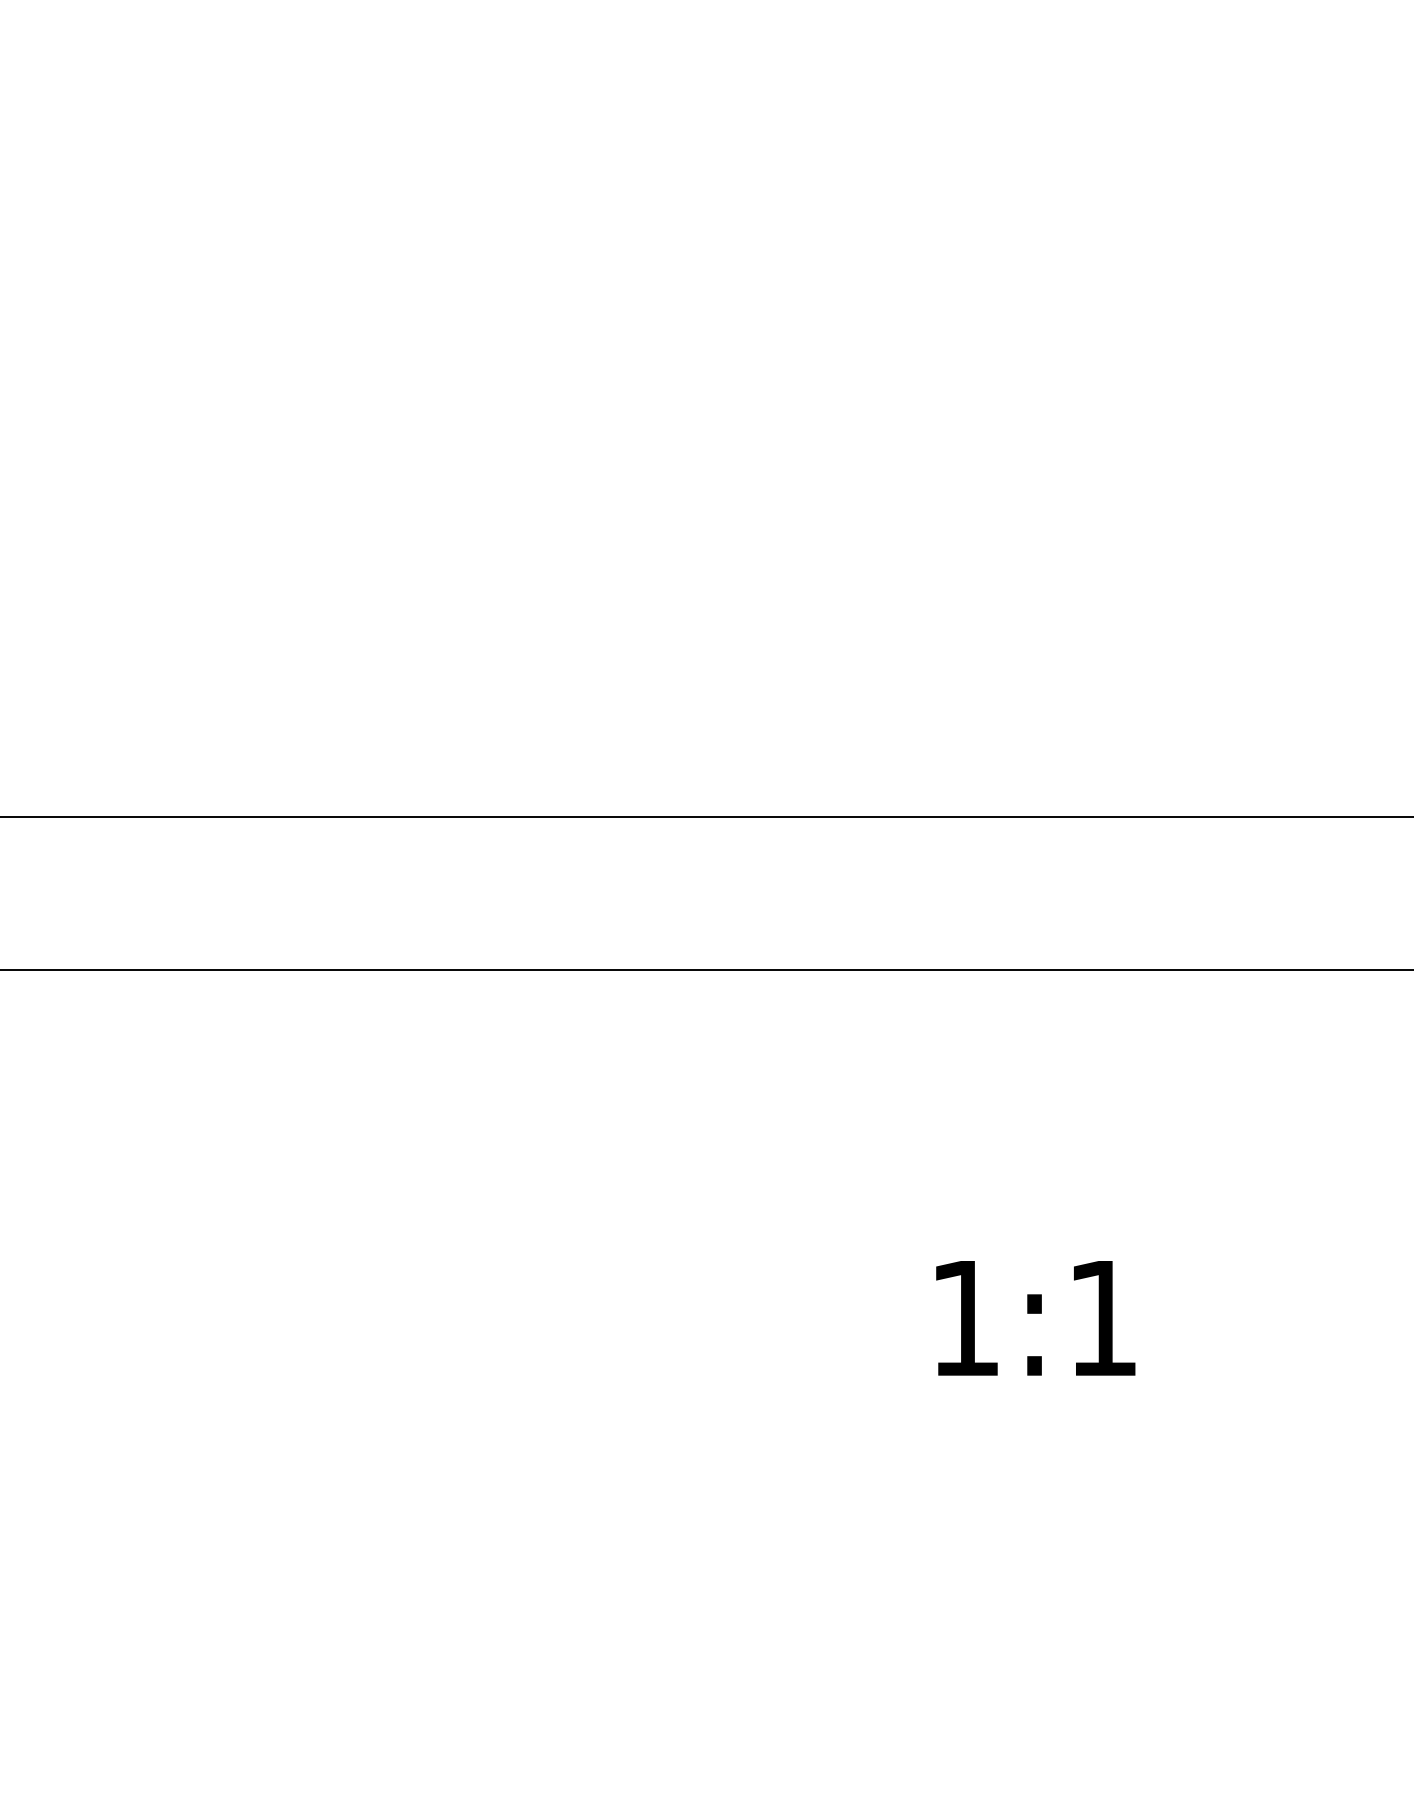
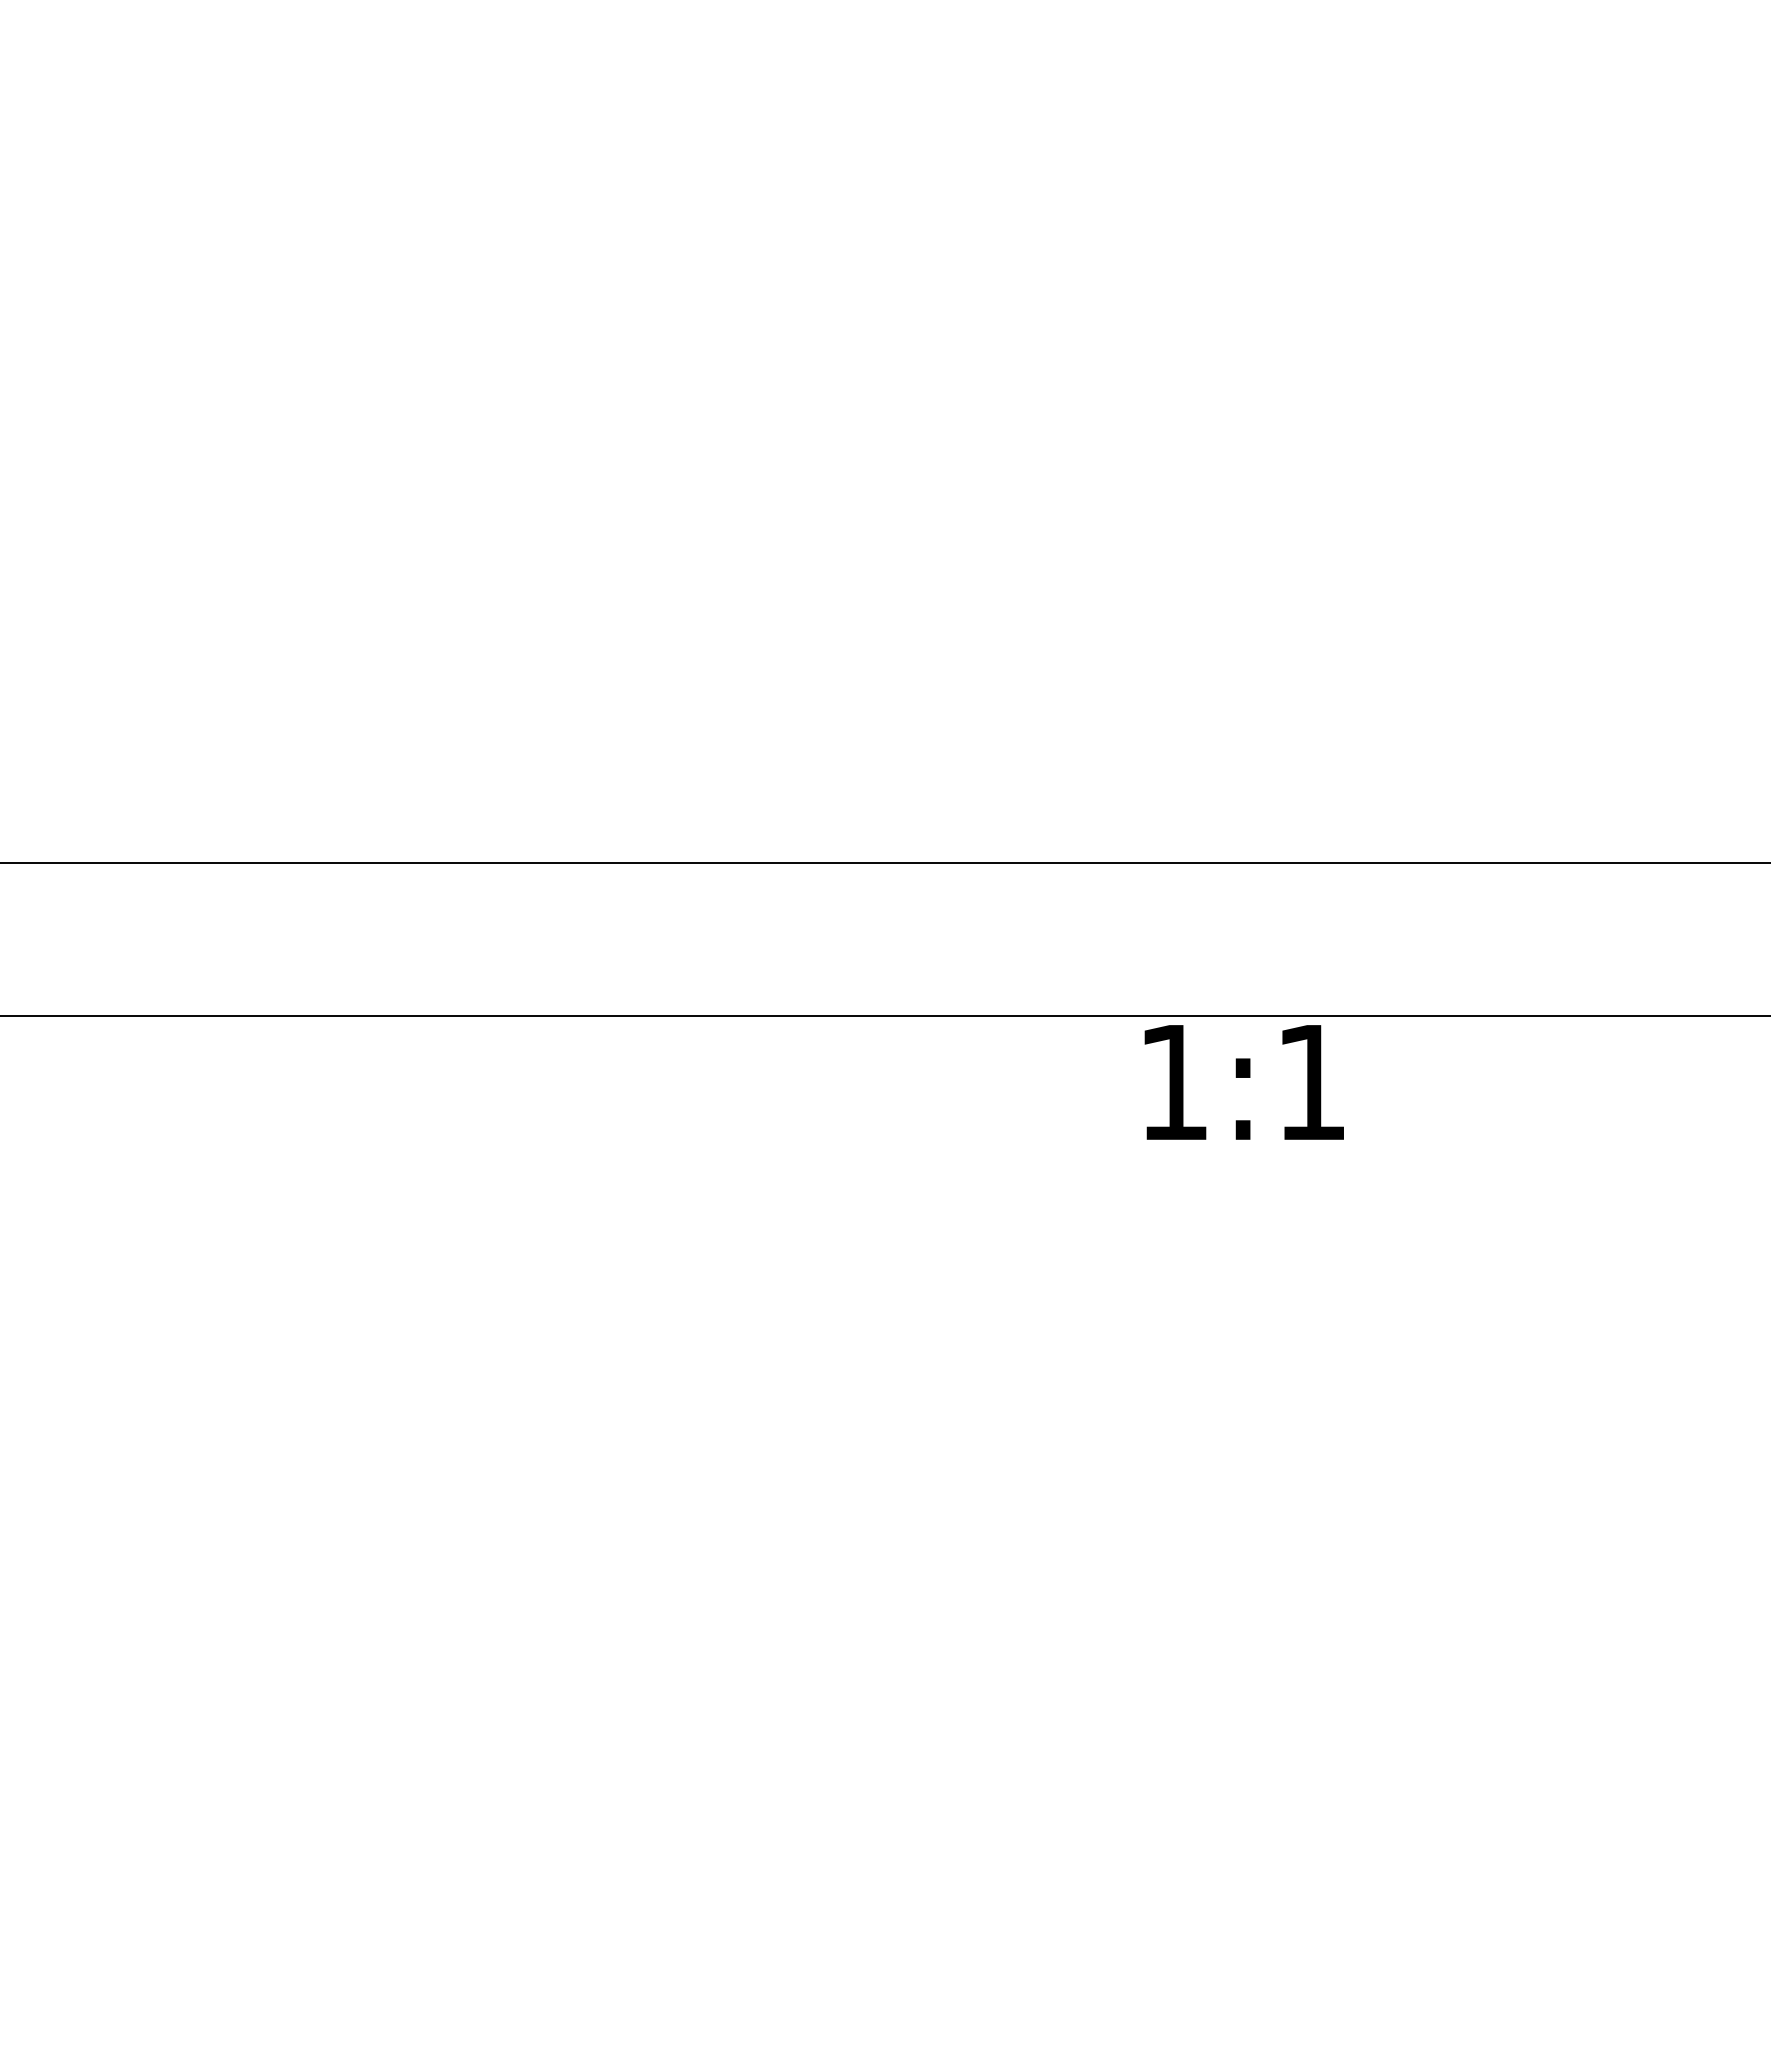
text: (1034, 1318) -> (1243, 1082), moved

